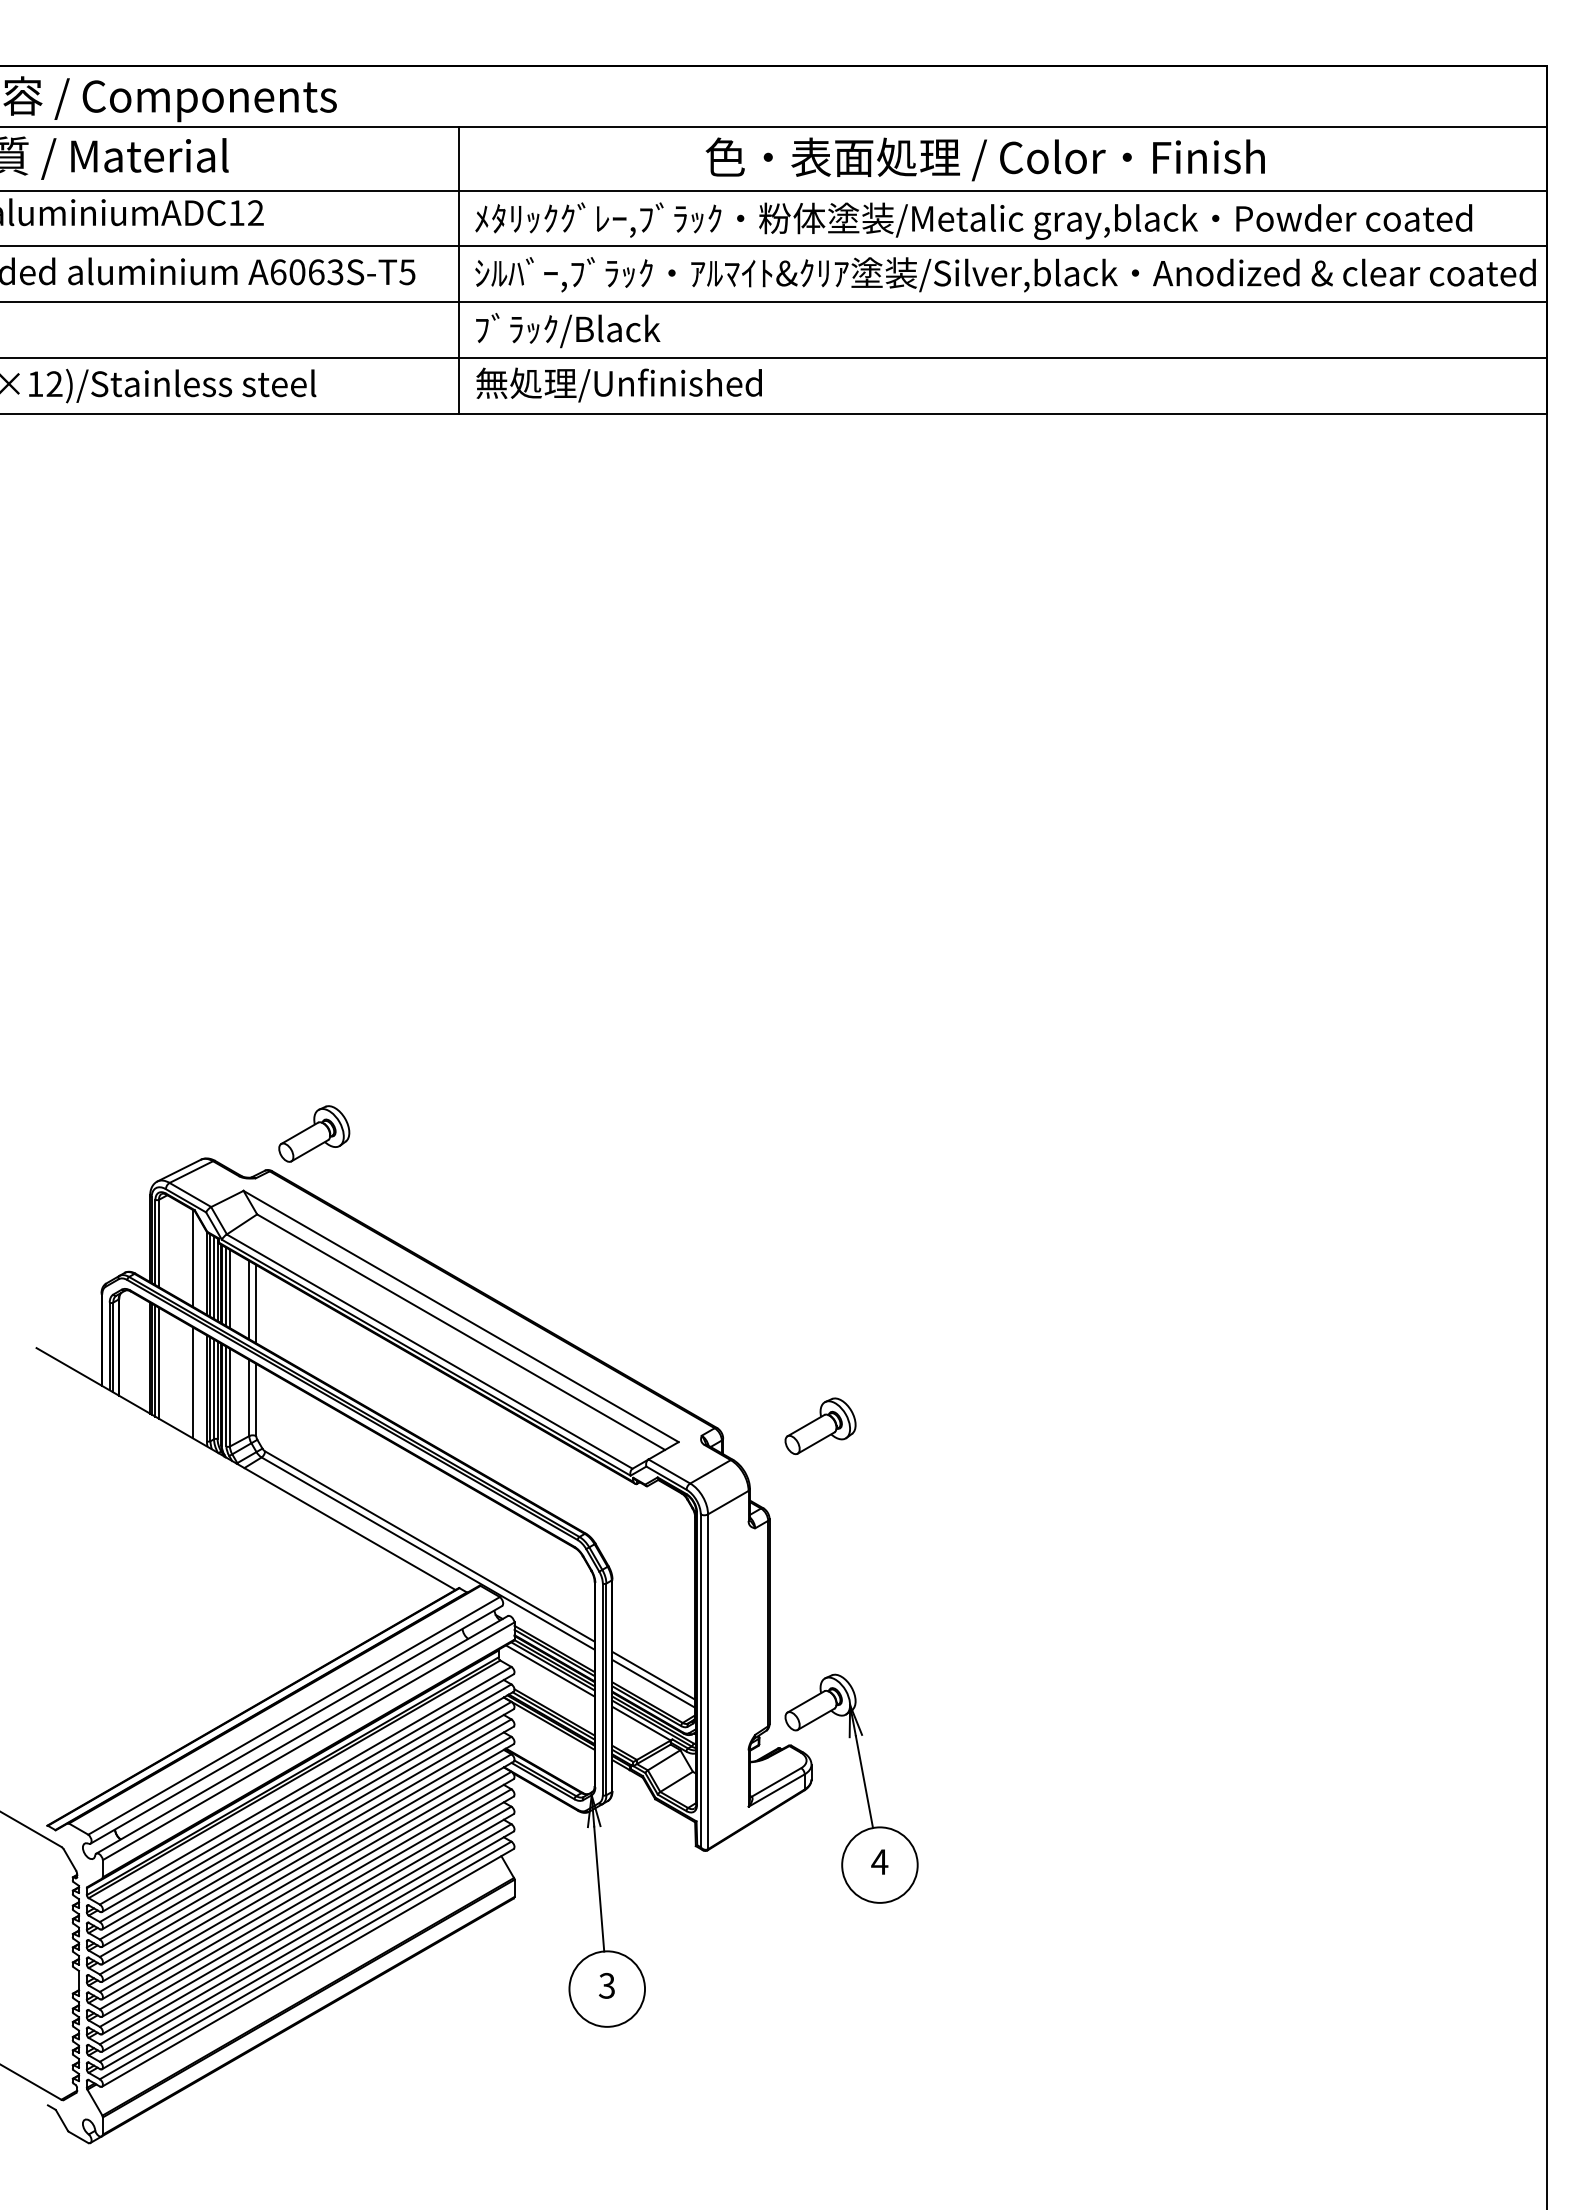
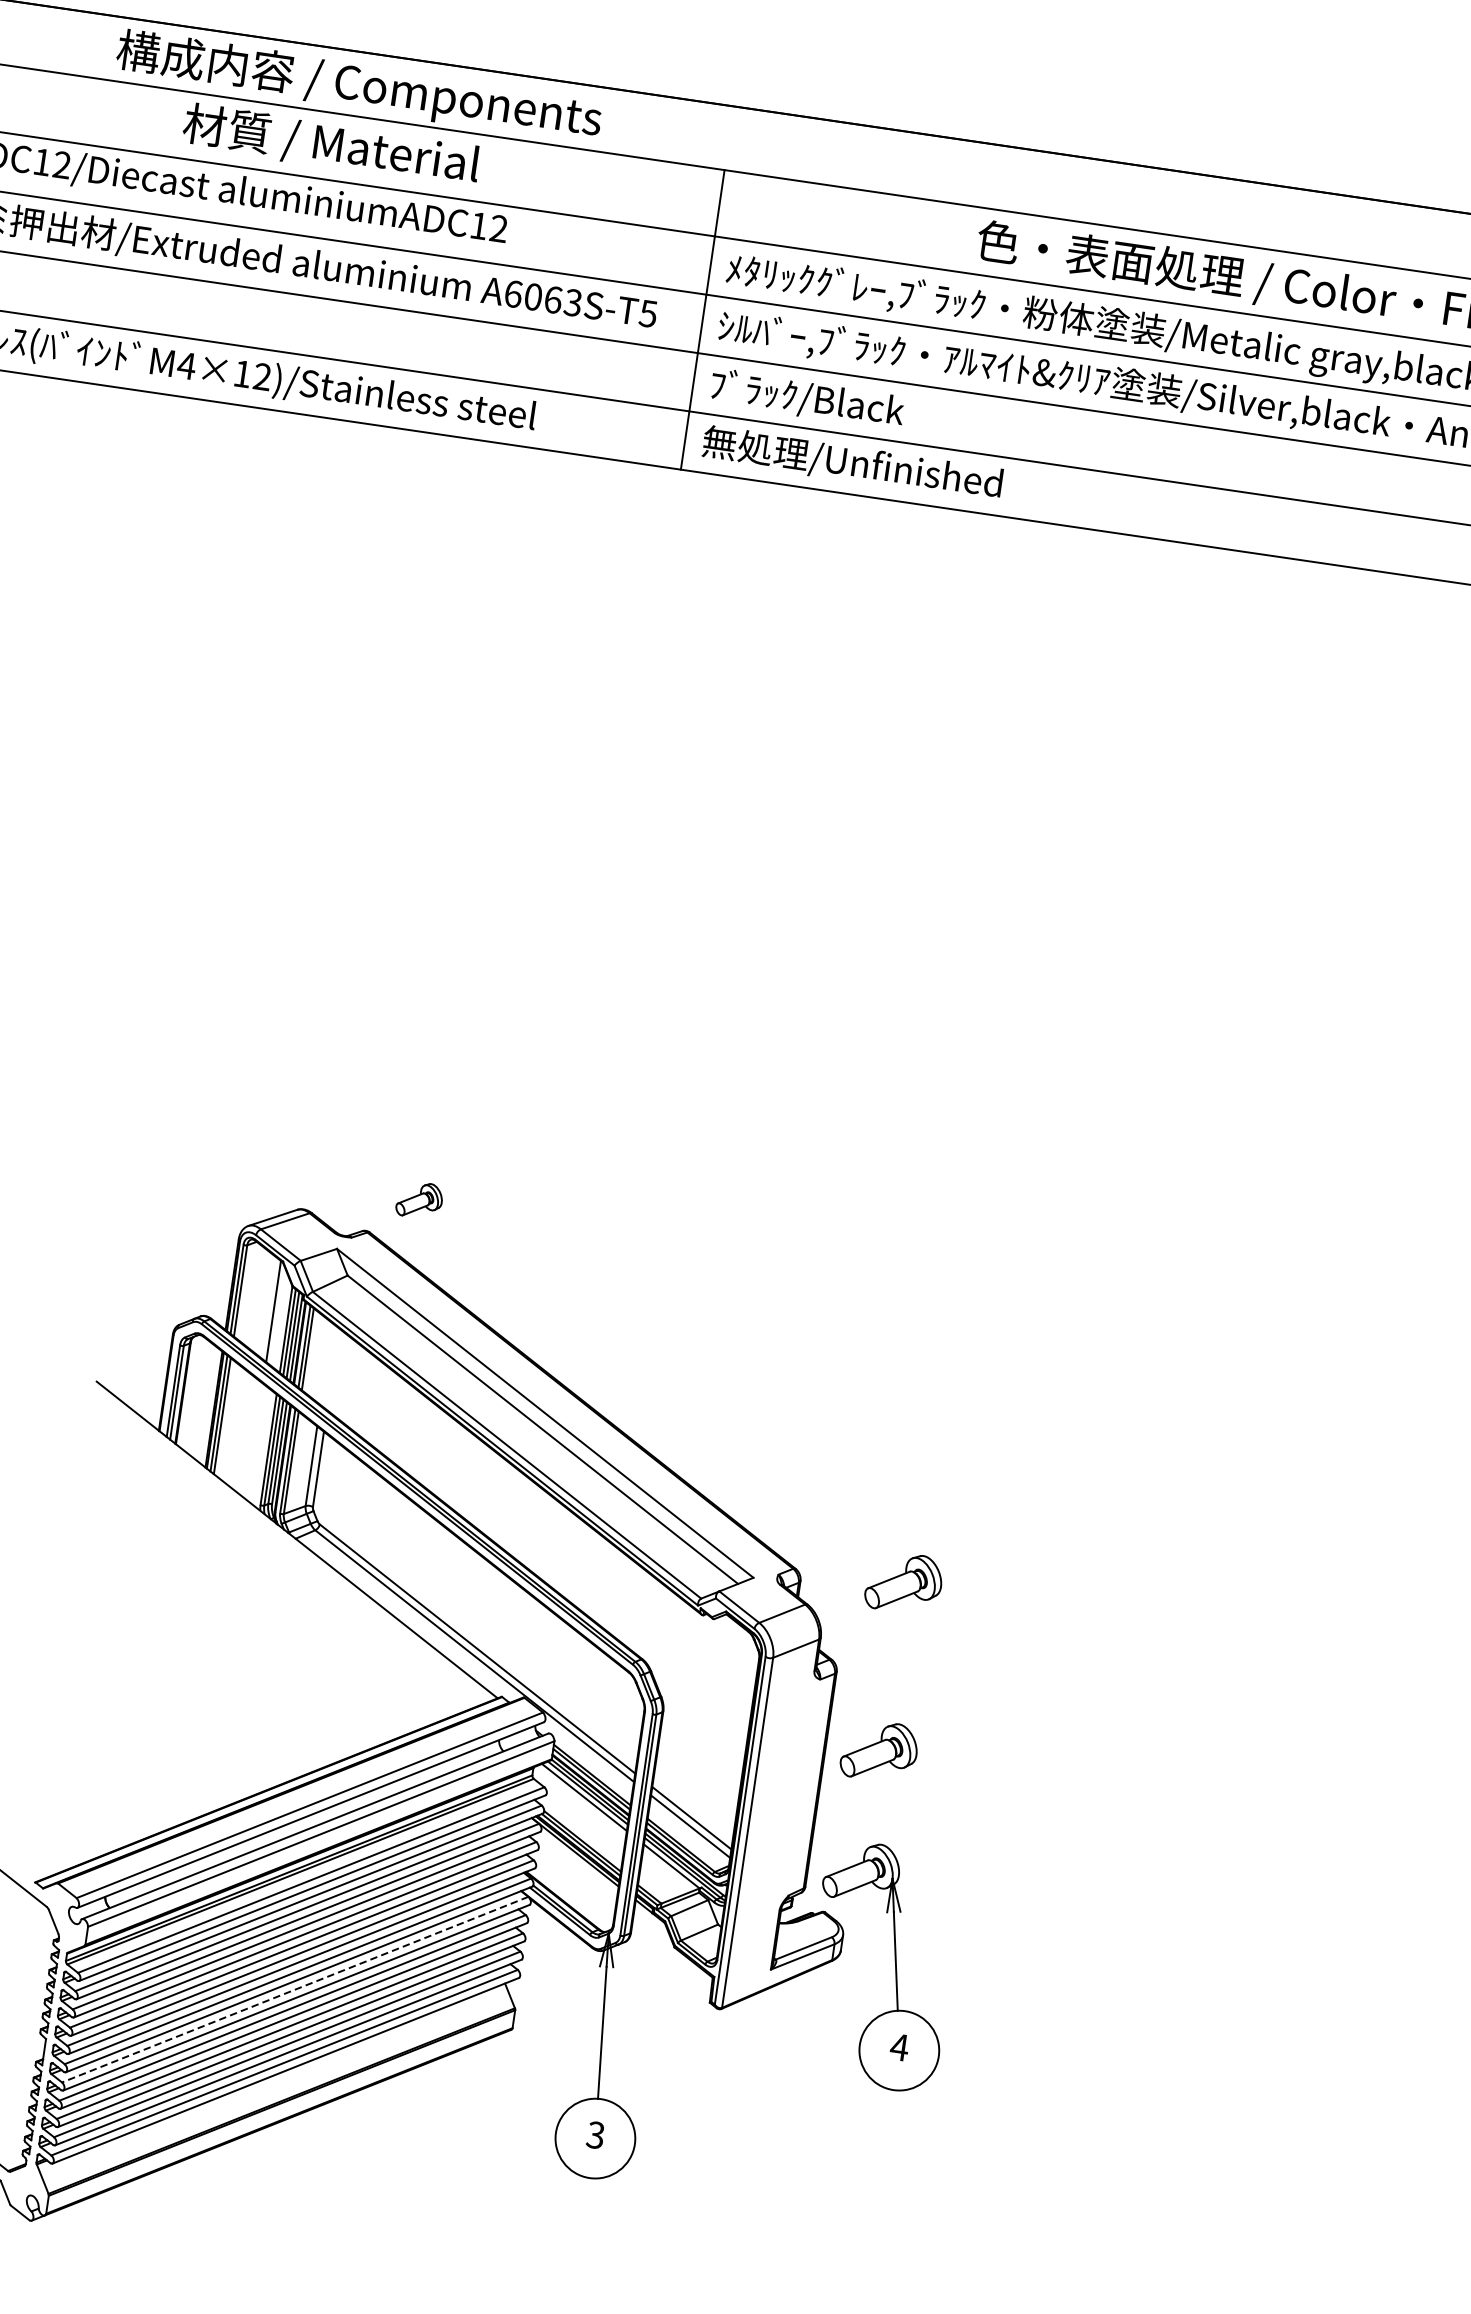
part: (314, 1133) -> (419, 1199), size x0.6
line: (249, 1300) -> (326, 1364), removed
line: (256, 1304) -> (333, 1369), removed
line: (192, 1382) -> (254, 1441), removed
part: (820, 1586) -> (879, 1750), added
line: (305, 1890) -> (295, 1989), solid -> dashed

